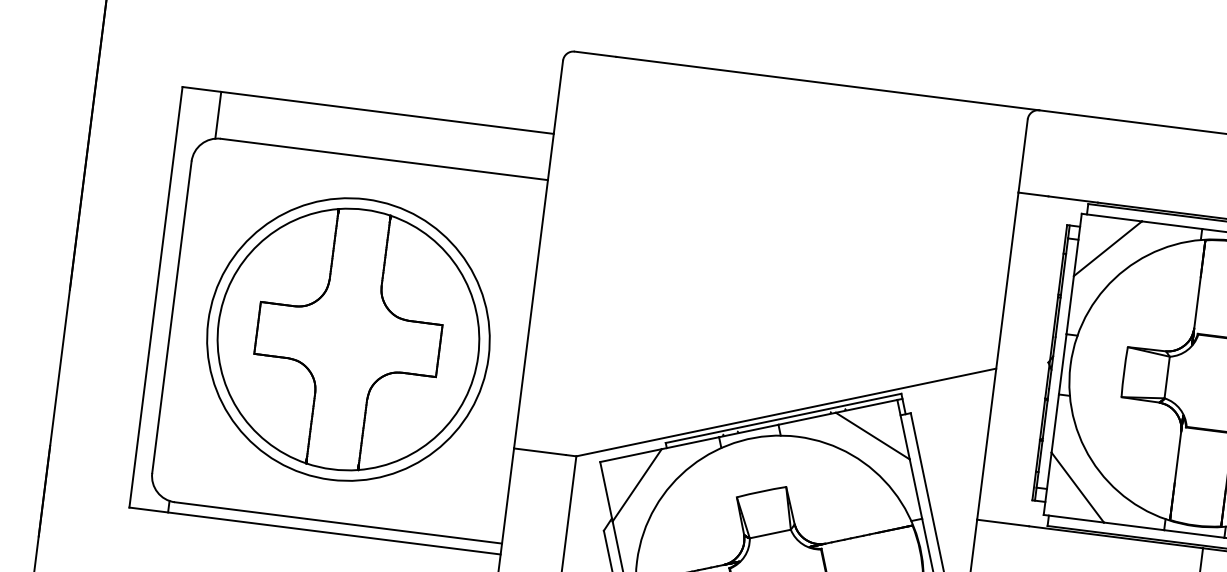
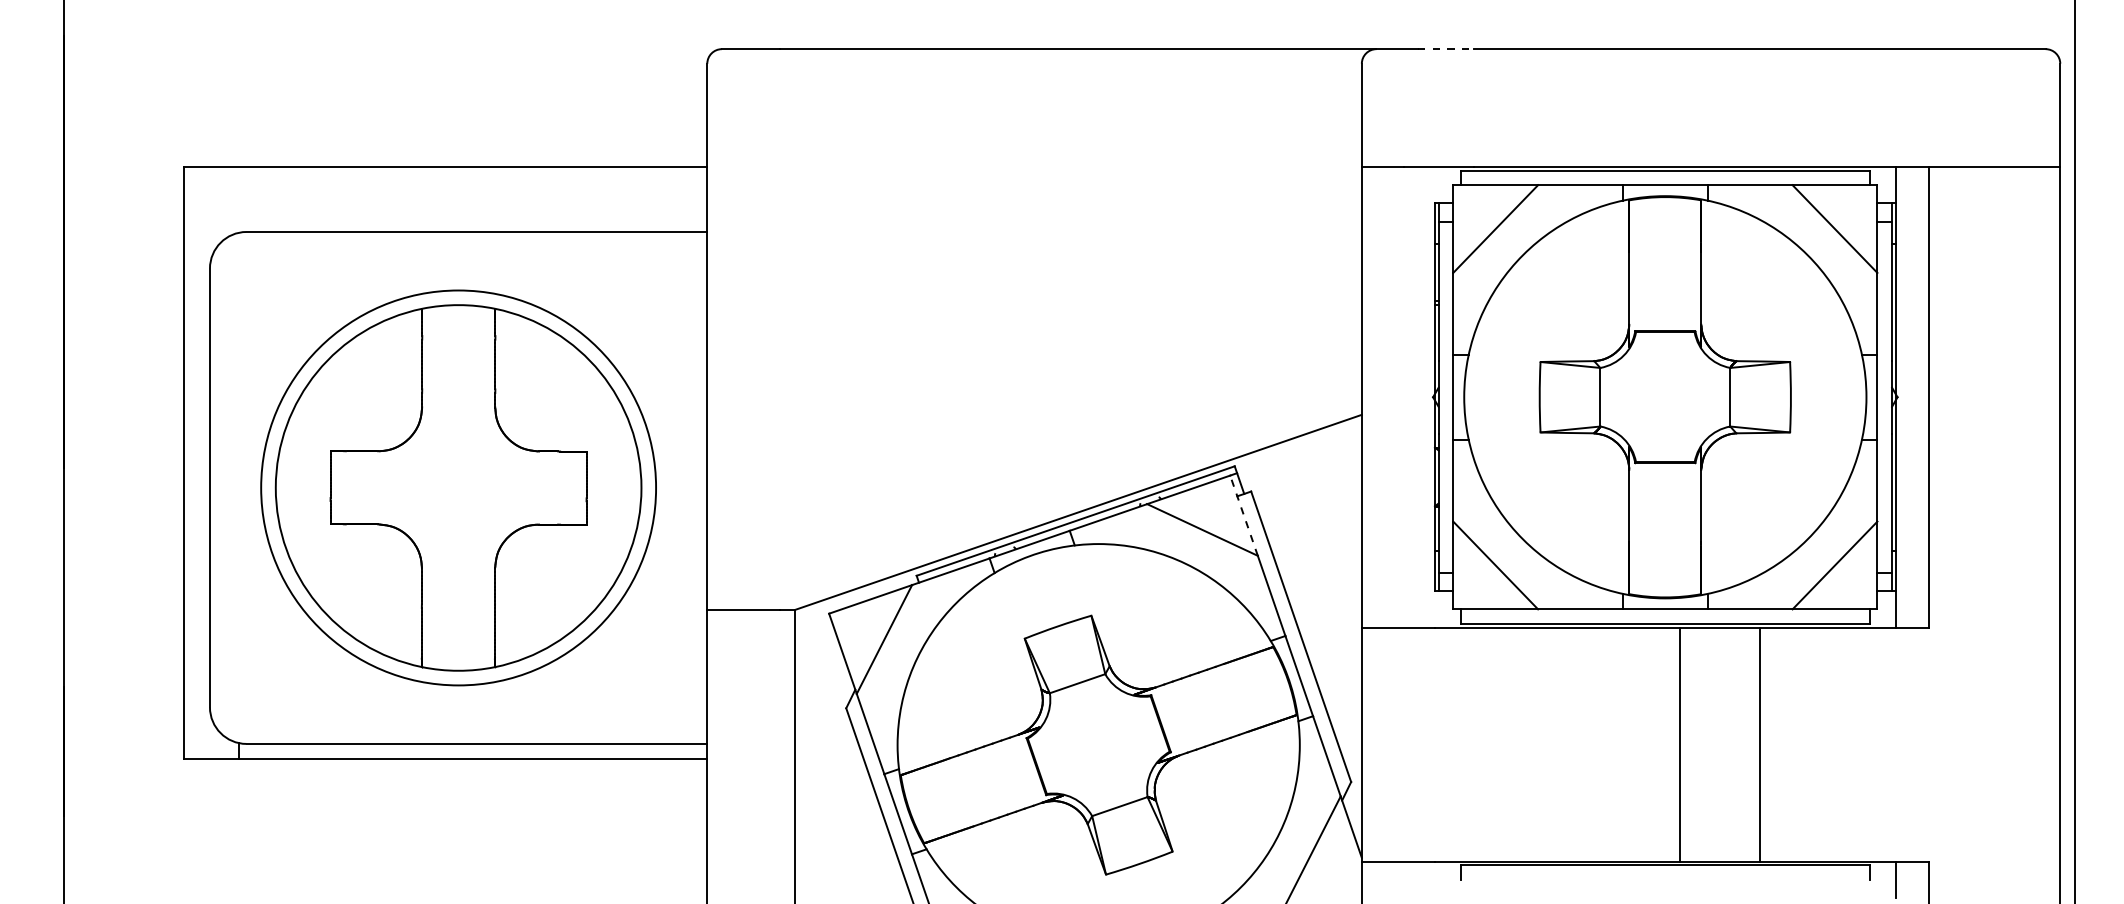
line: (218, 115) -> (238, 199), removed
line: (1088, 116) -> (1445, 49), solid -> dashed
line: (903, 429) -> (1243, 515), solid -> dashed

